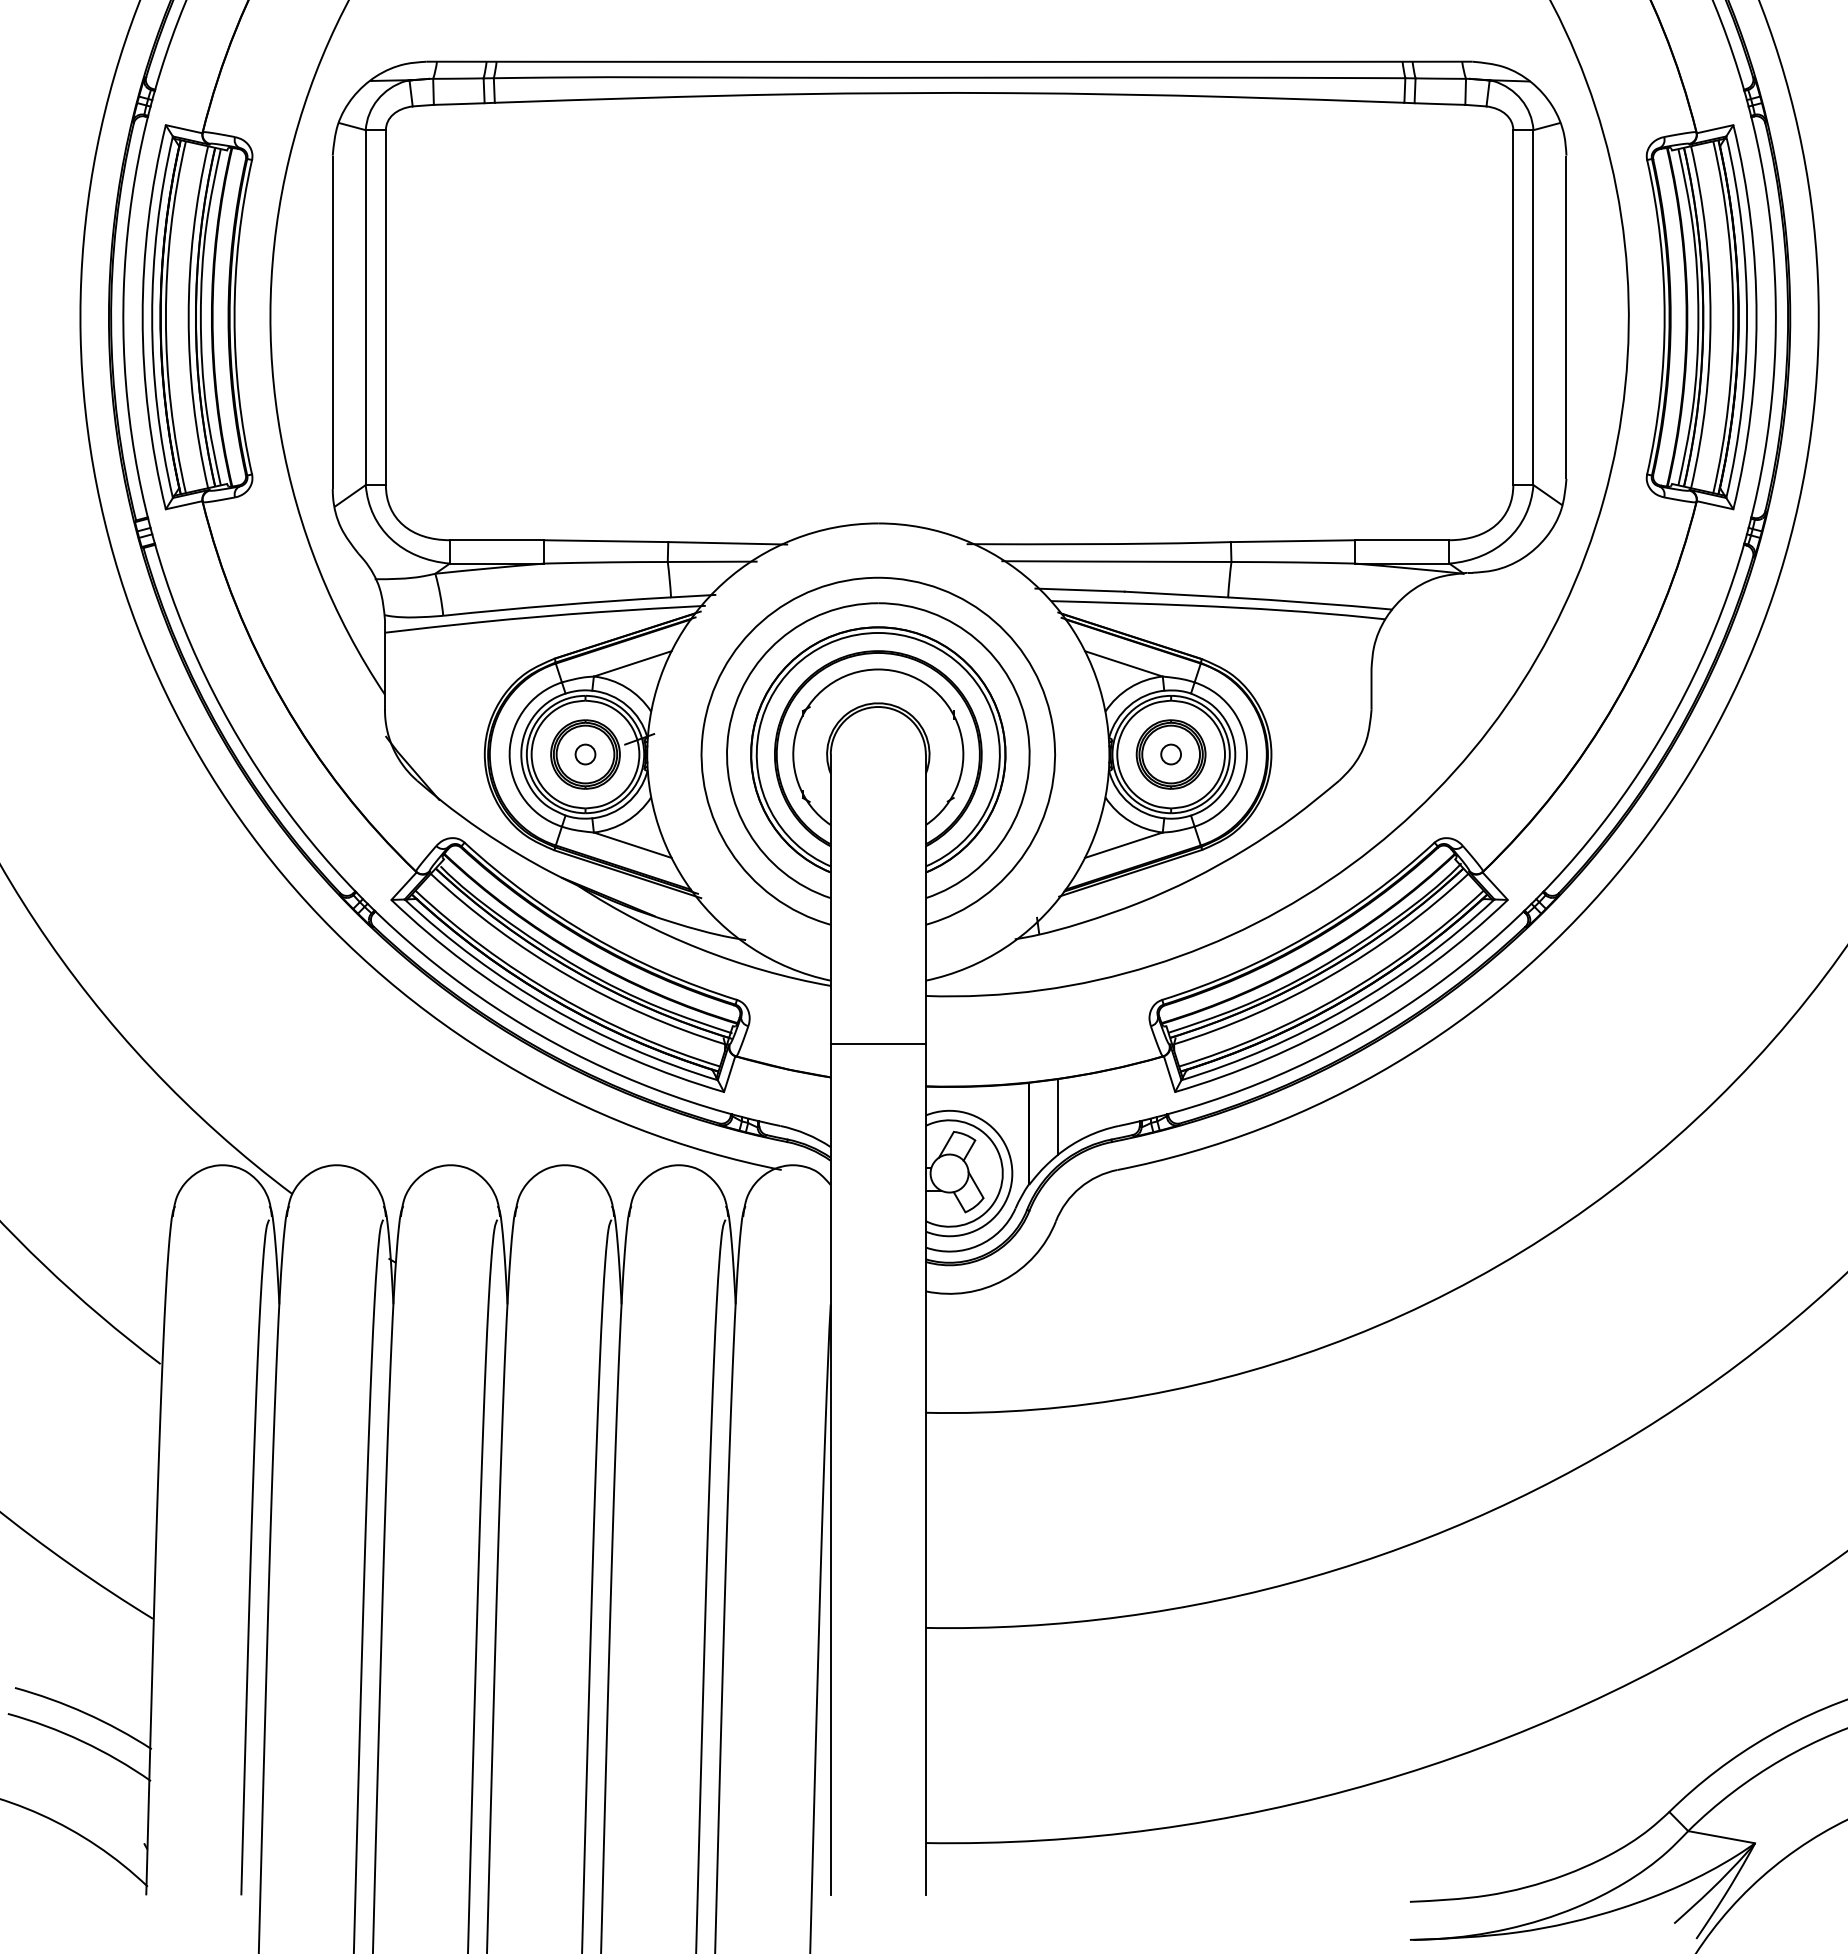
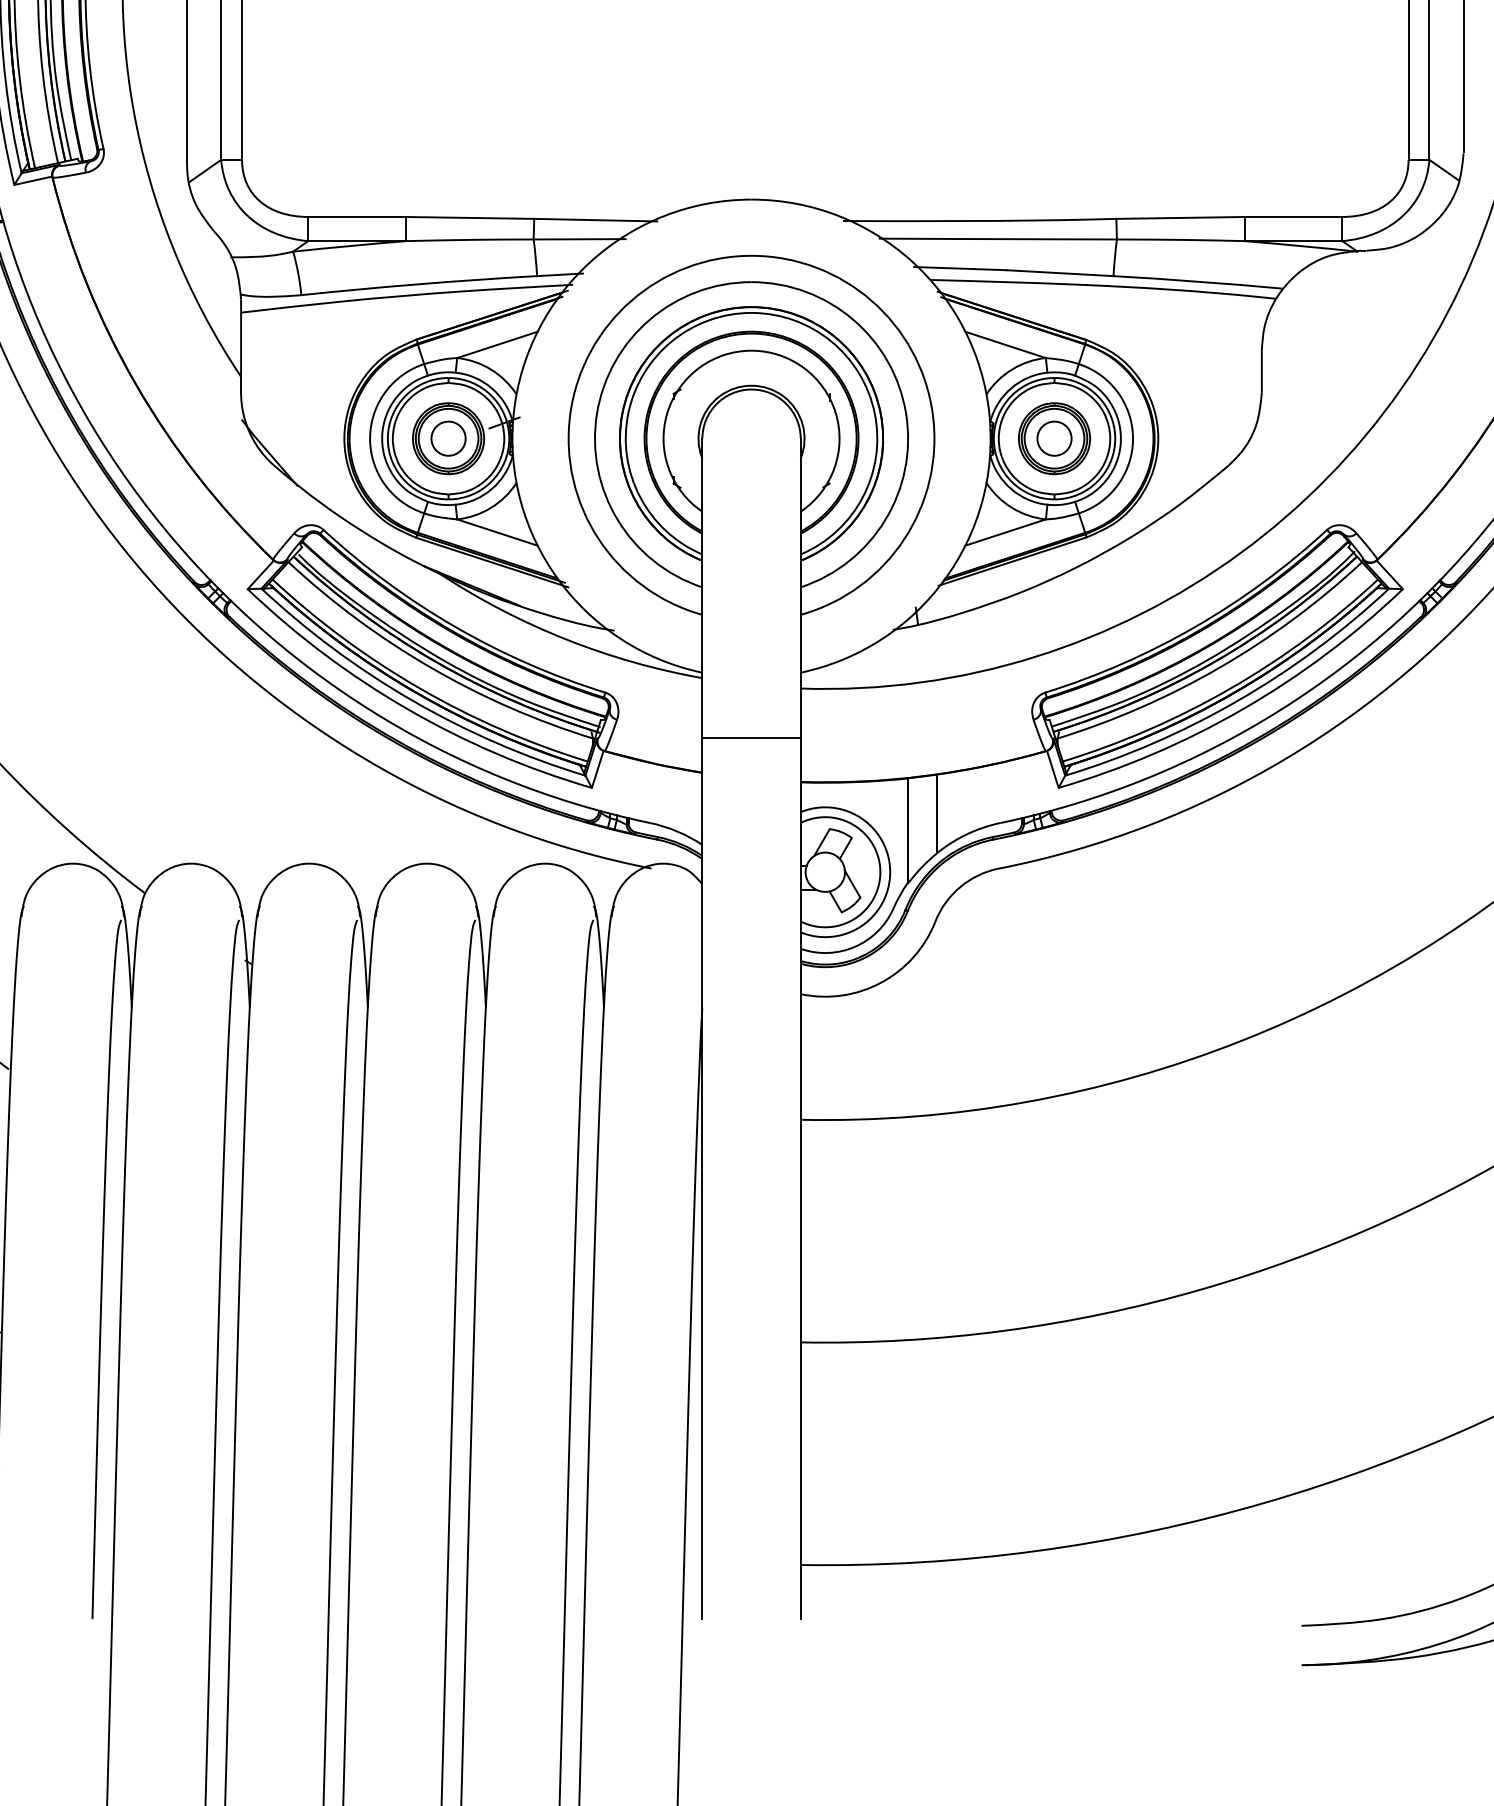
circle: (585, 754) -> (448, 438), size x1.67
circle: (1170, 754) -> (1053, 438), size x1.67

